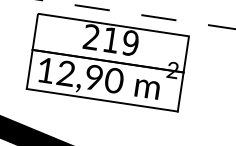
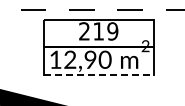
line: (102, 99) -> (98, 74), solid -> dashed

